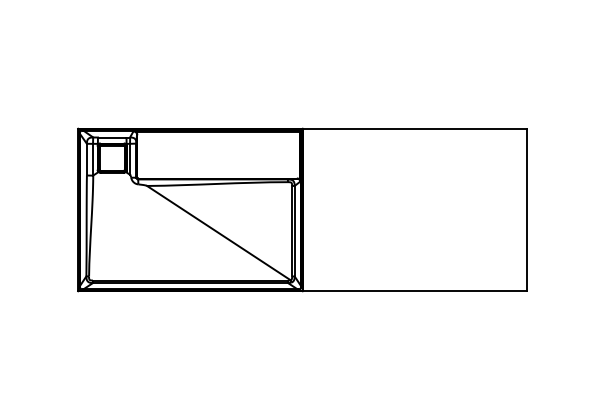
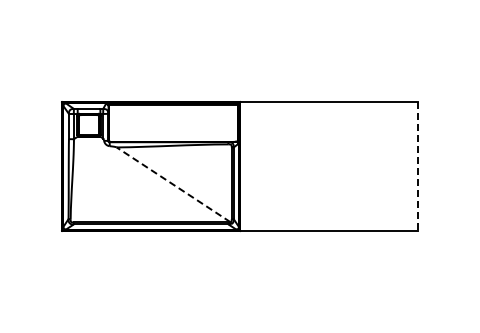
line: (526, 210) -> (417, 166), solid -> dashed
line: (218, 232) -> (173, 184), solid -> dashed

